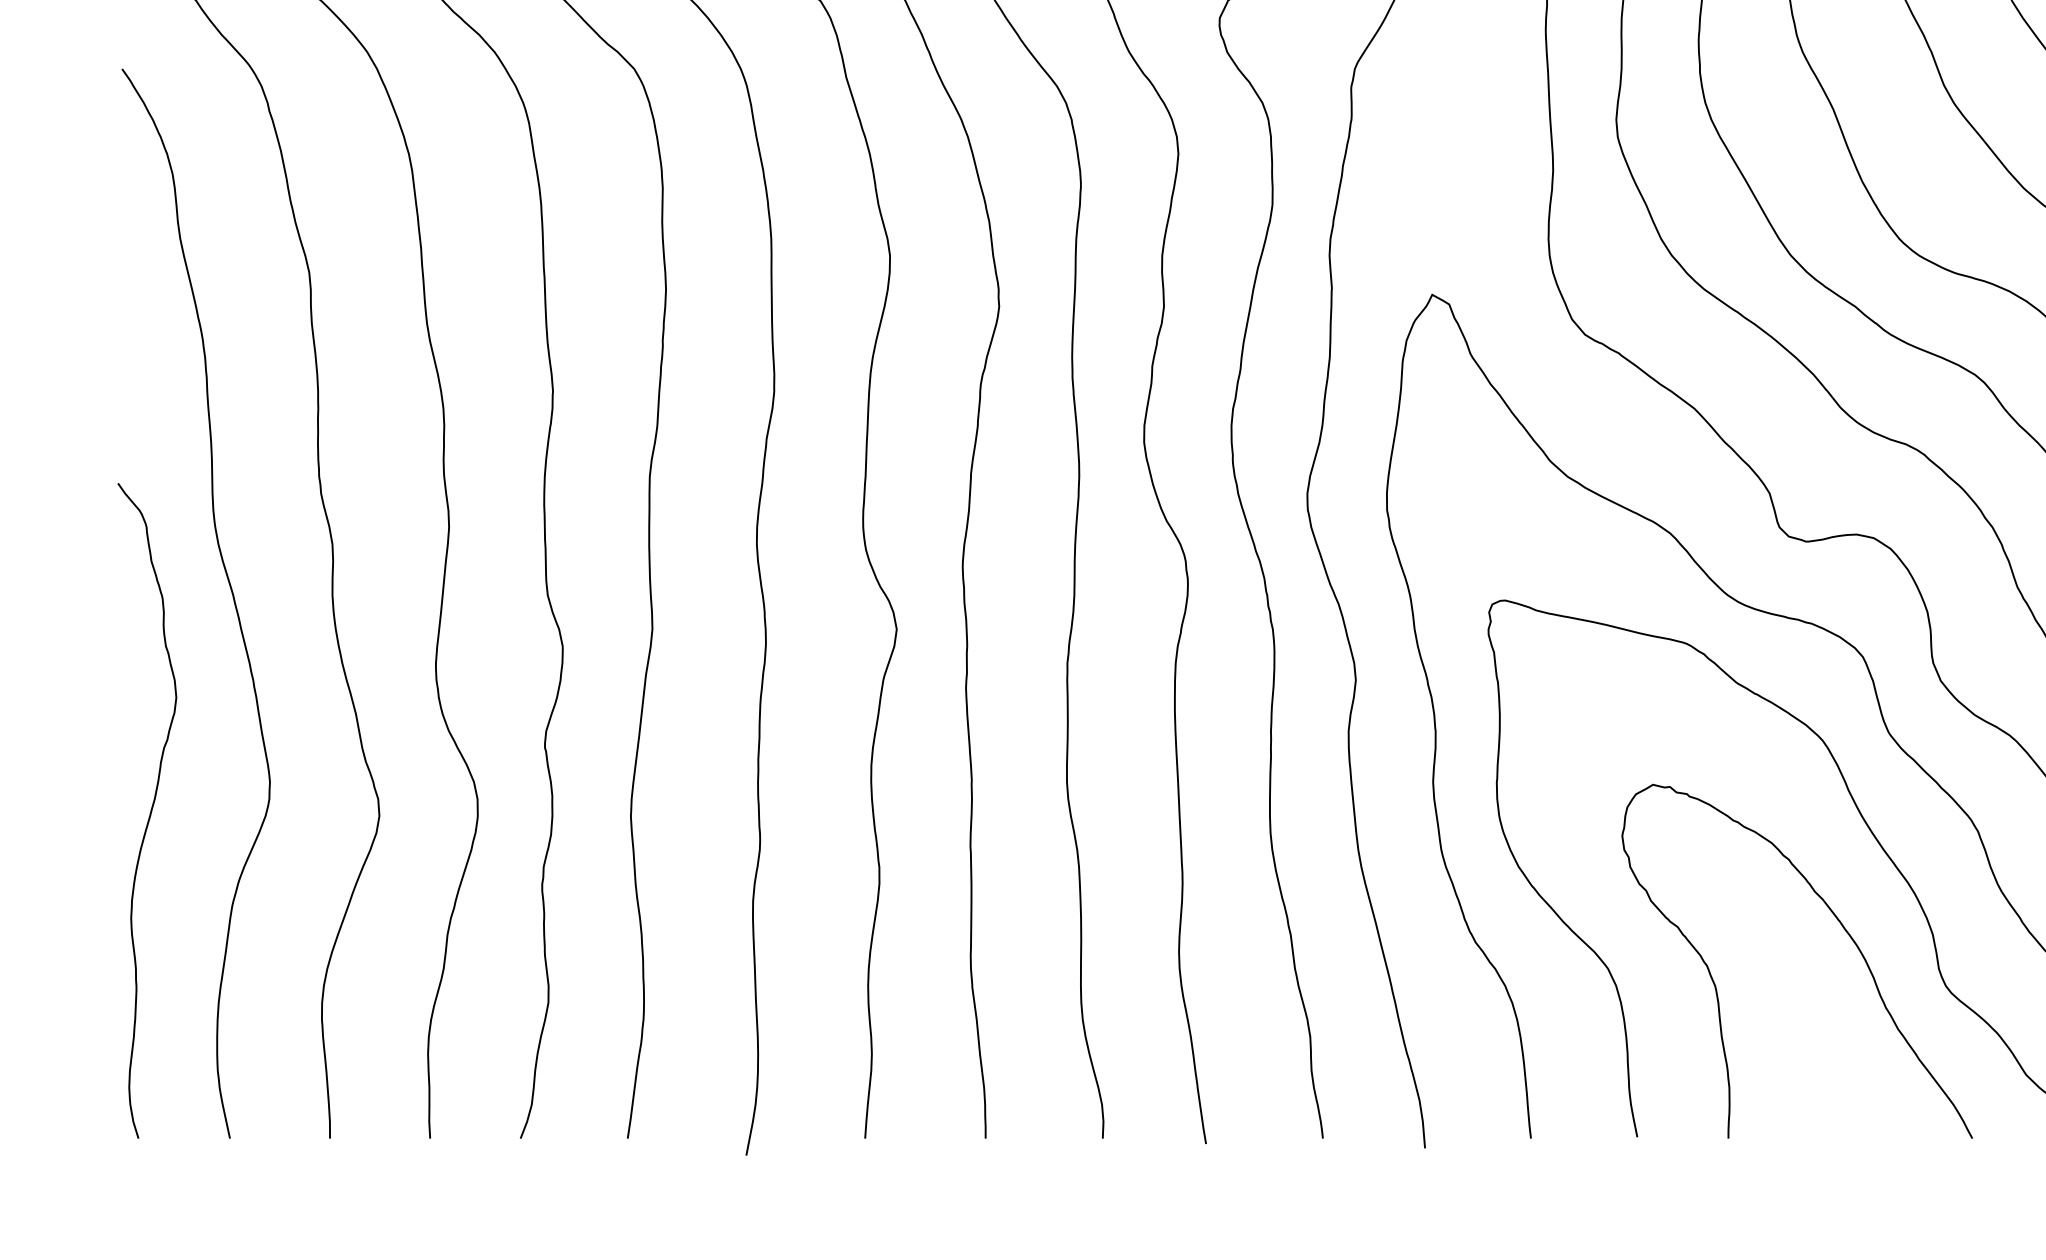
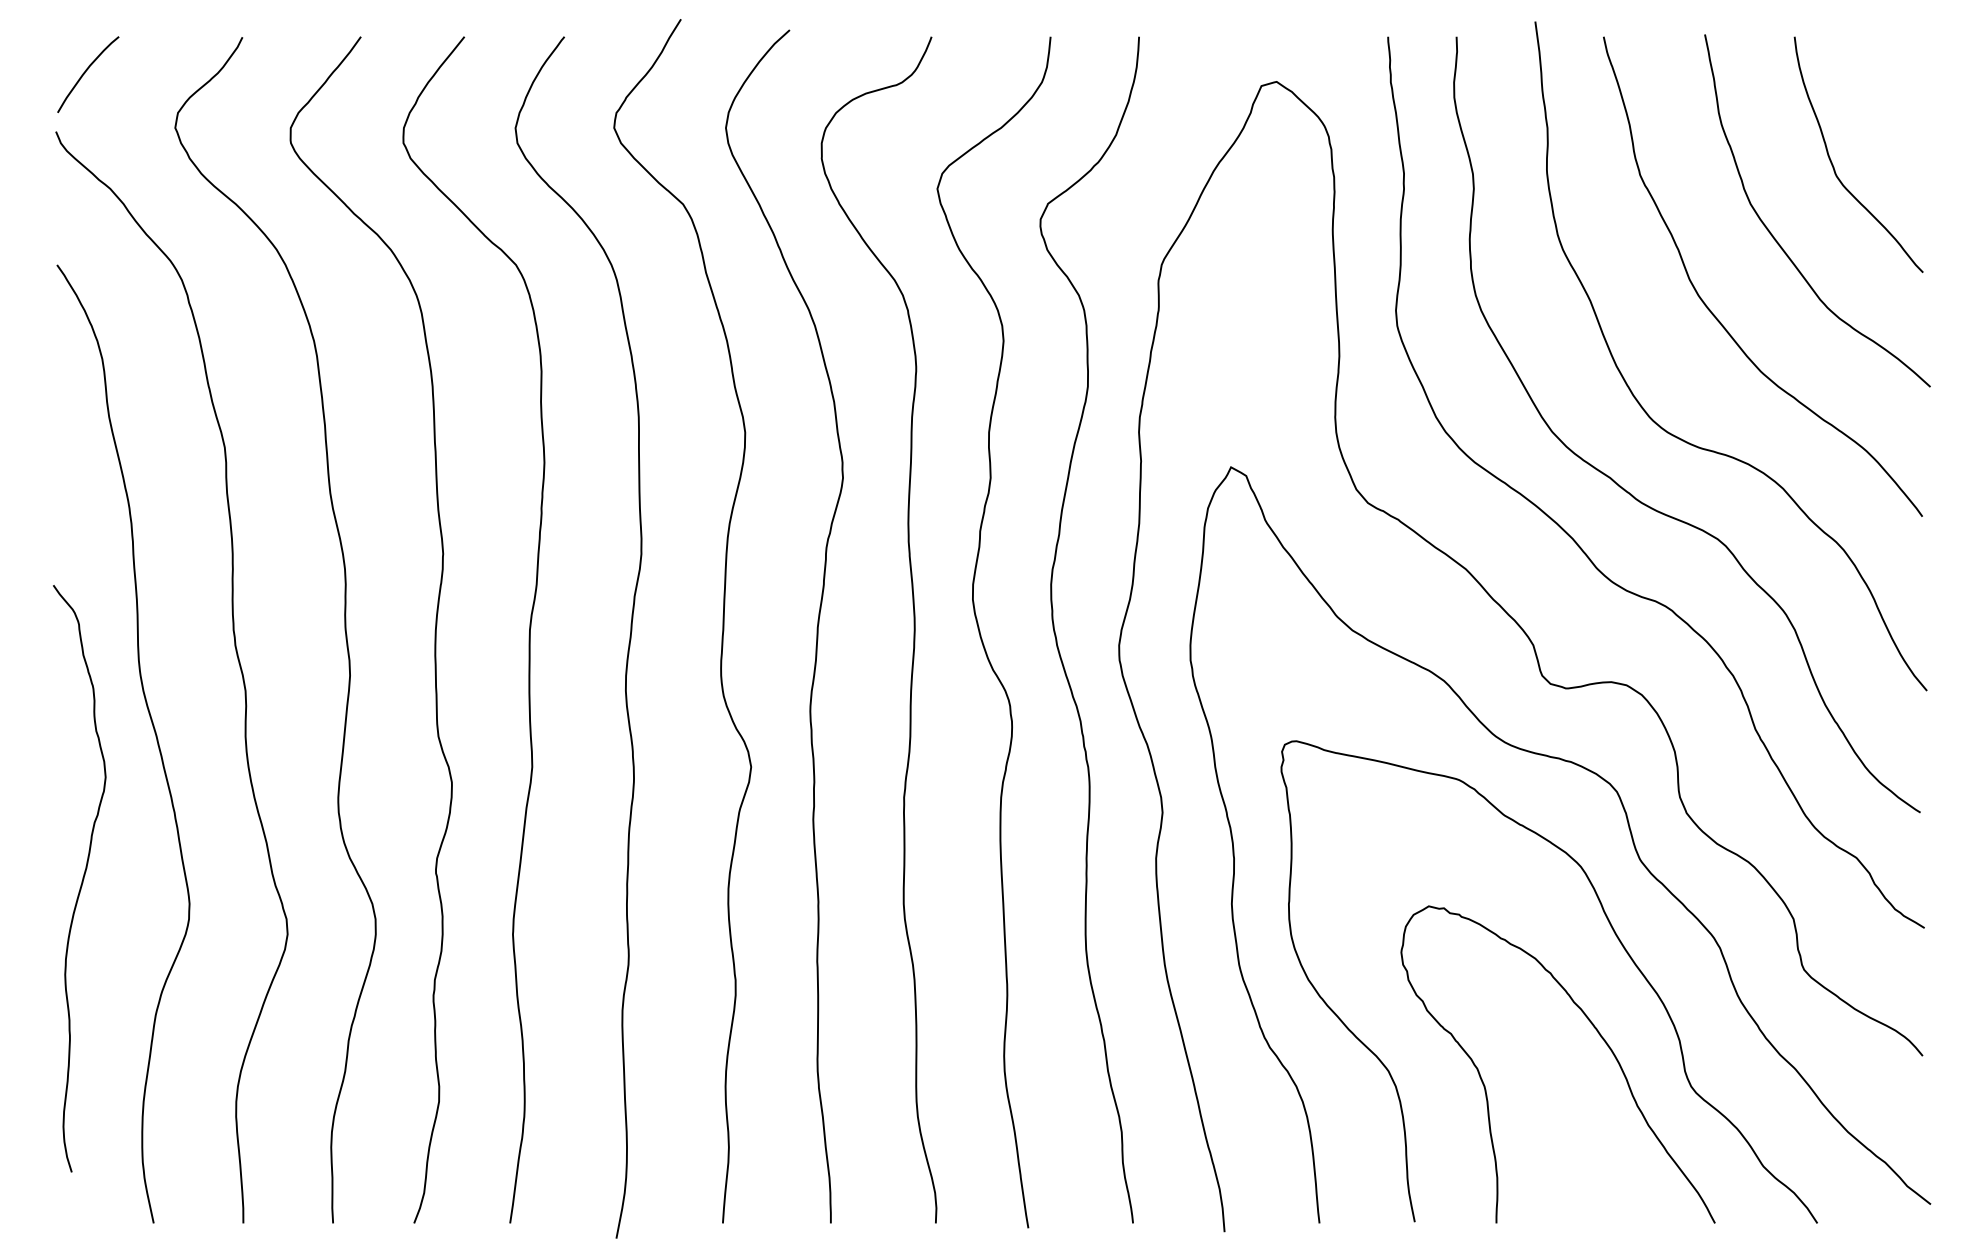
curve: (150, 810) -> (82, 878), moved

